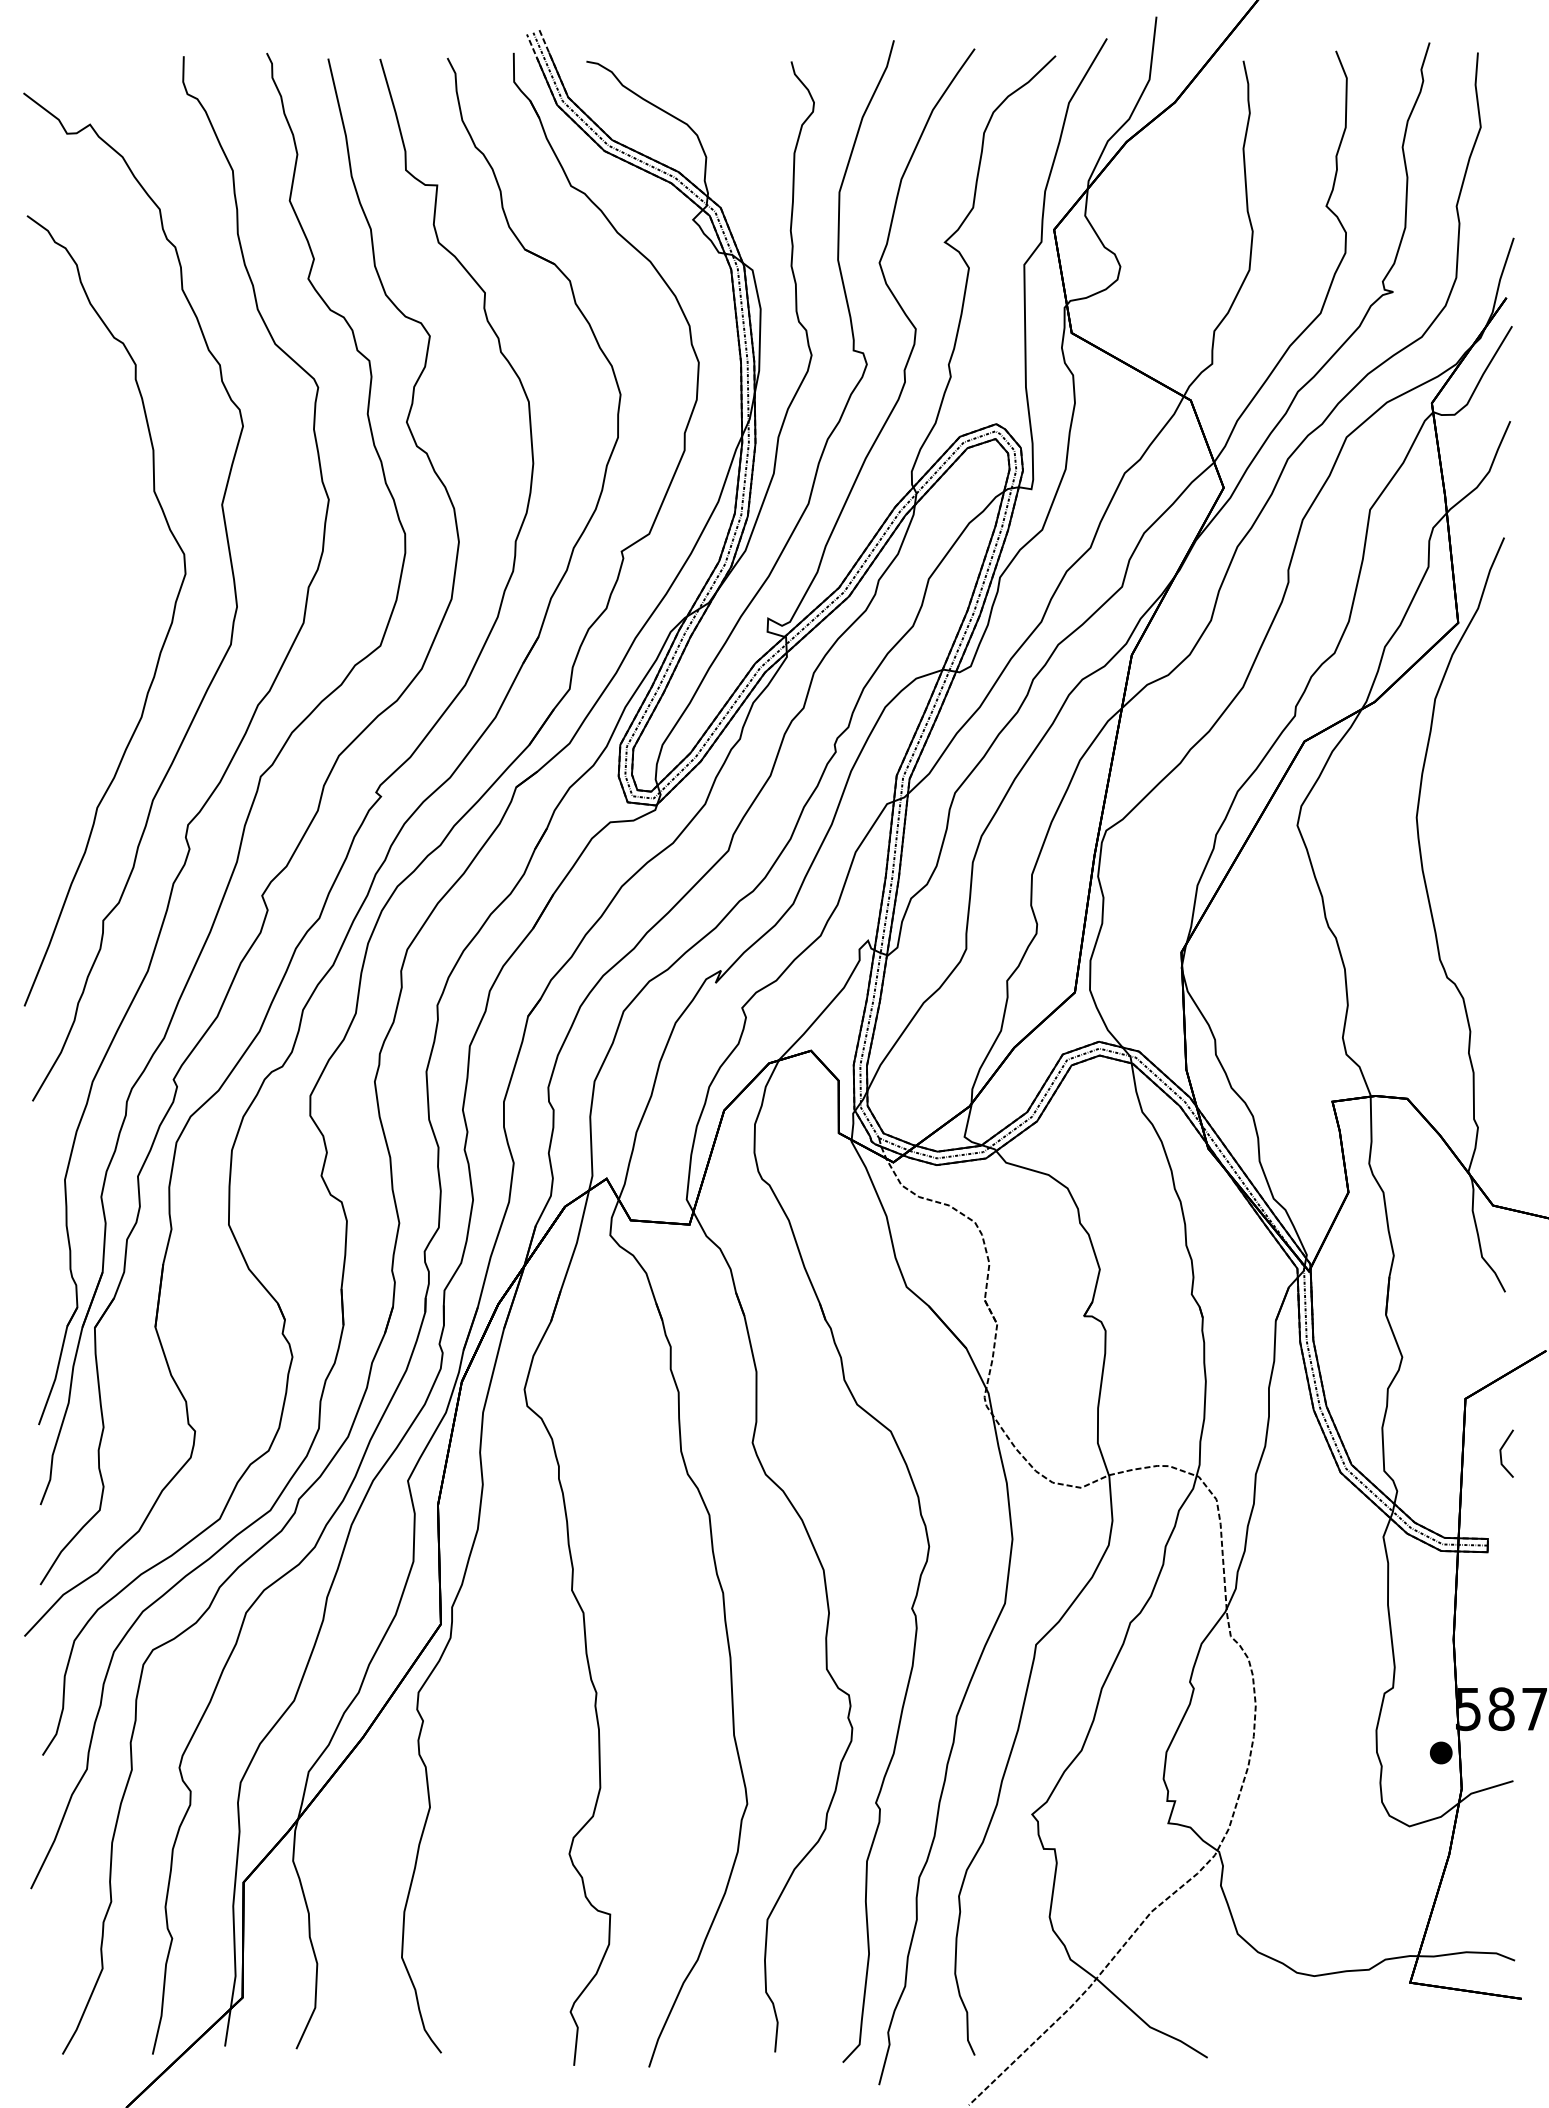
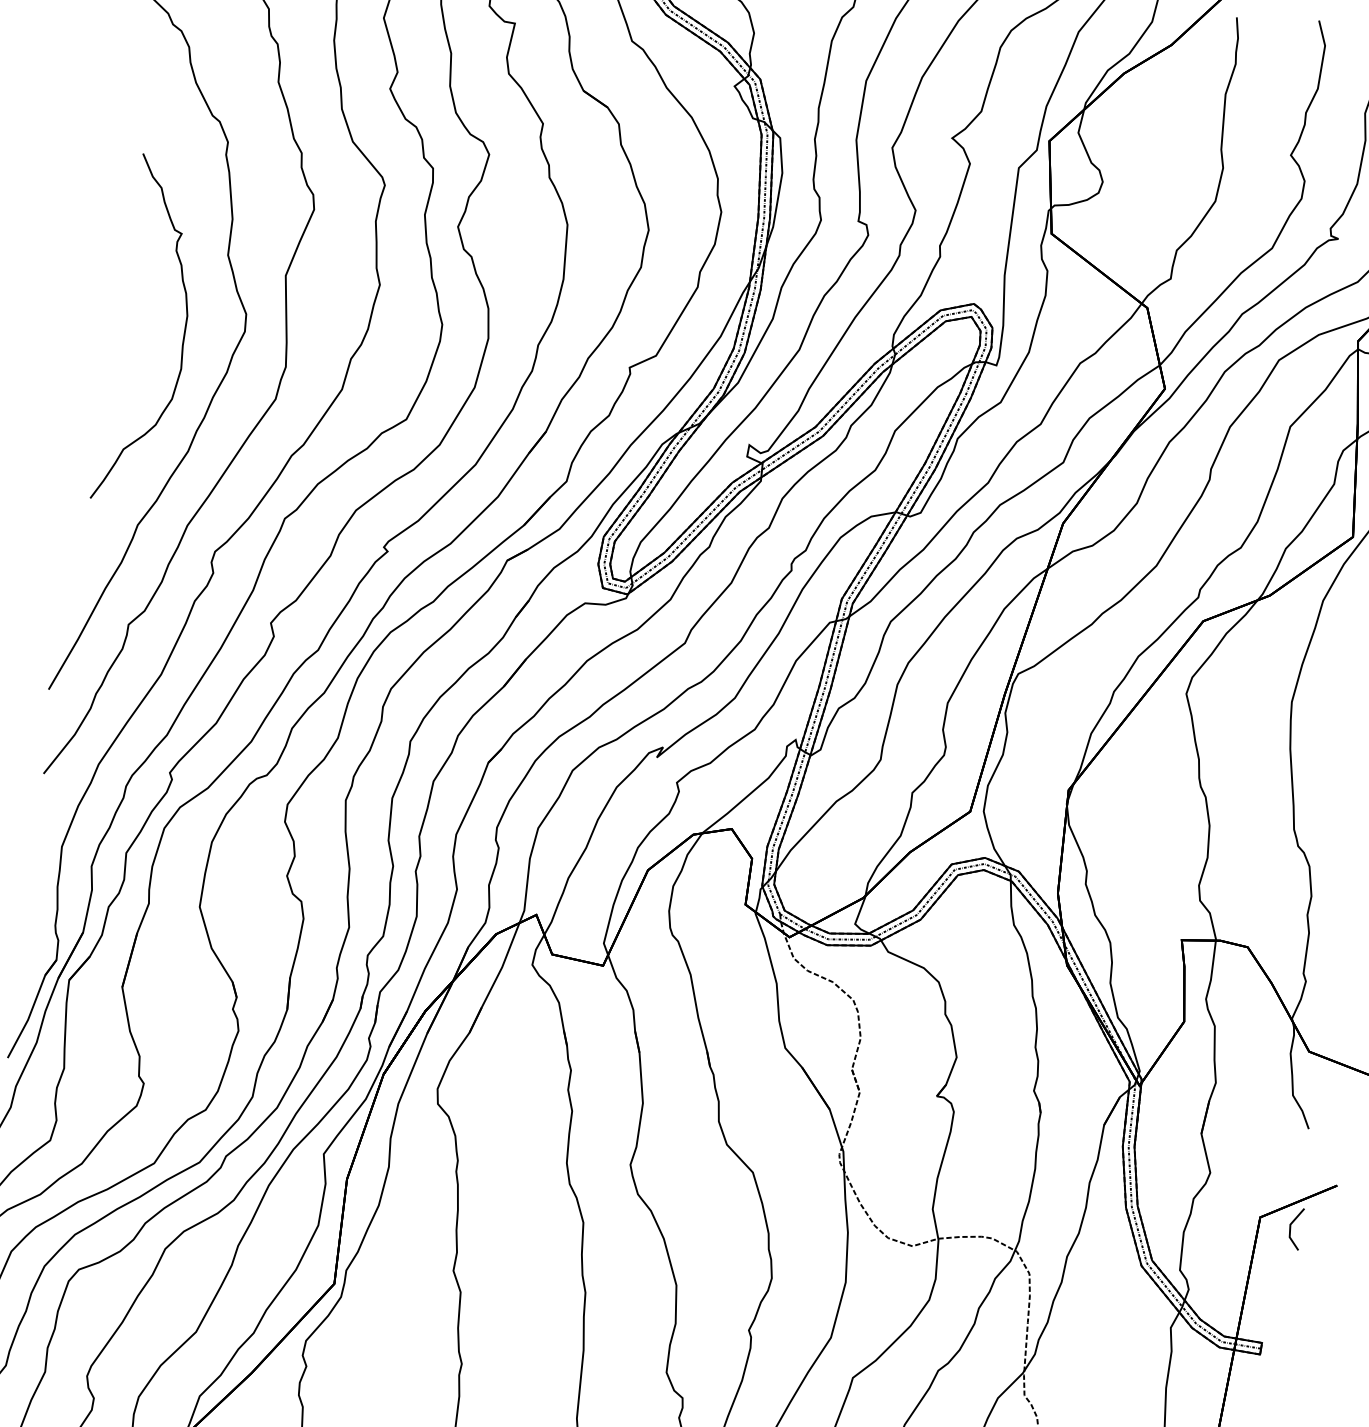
curve: (117, 588) -> (183, 335), added
part: (1506, 1453) -> (1295, 1228), moved

